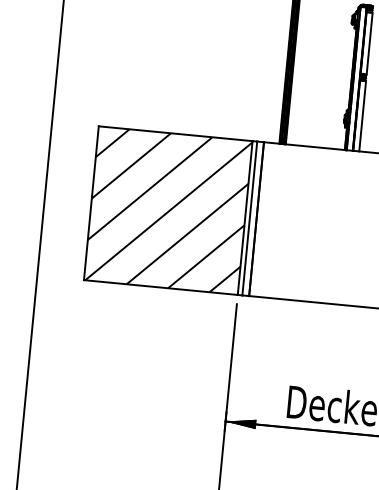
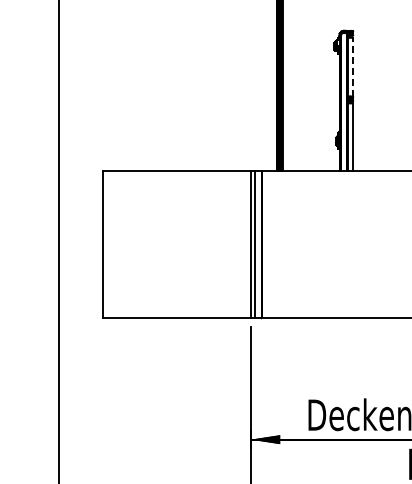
line: (369, 43) -> (353, 67), solid -> dashed
hatch: (167, 210) -> (176, 244), removed

